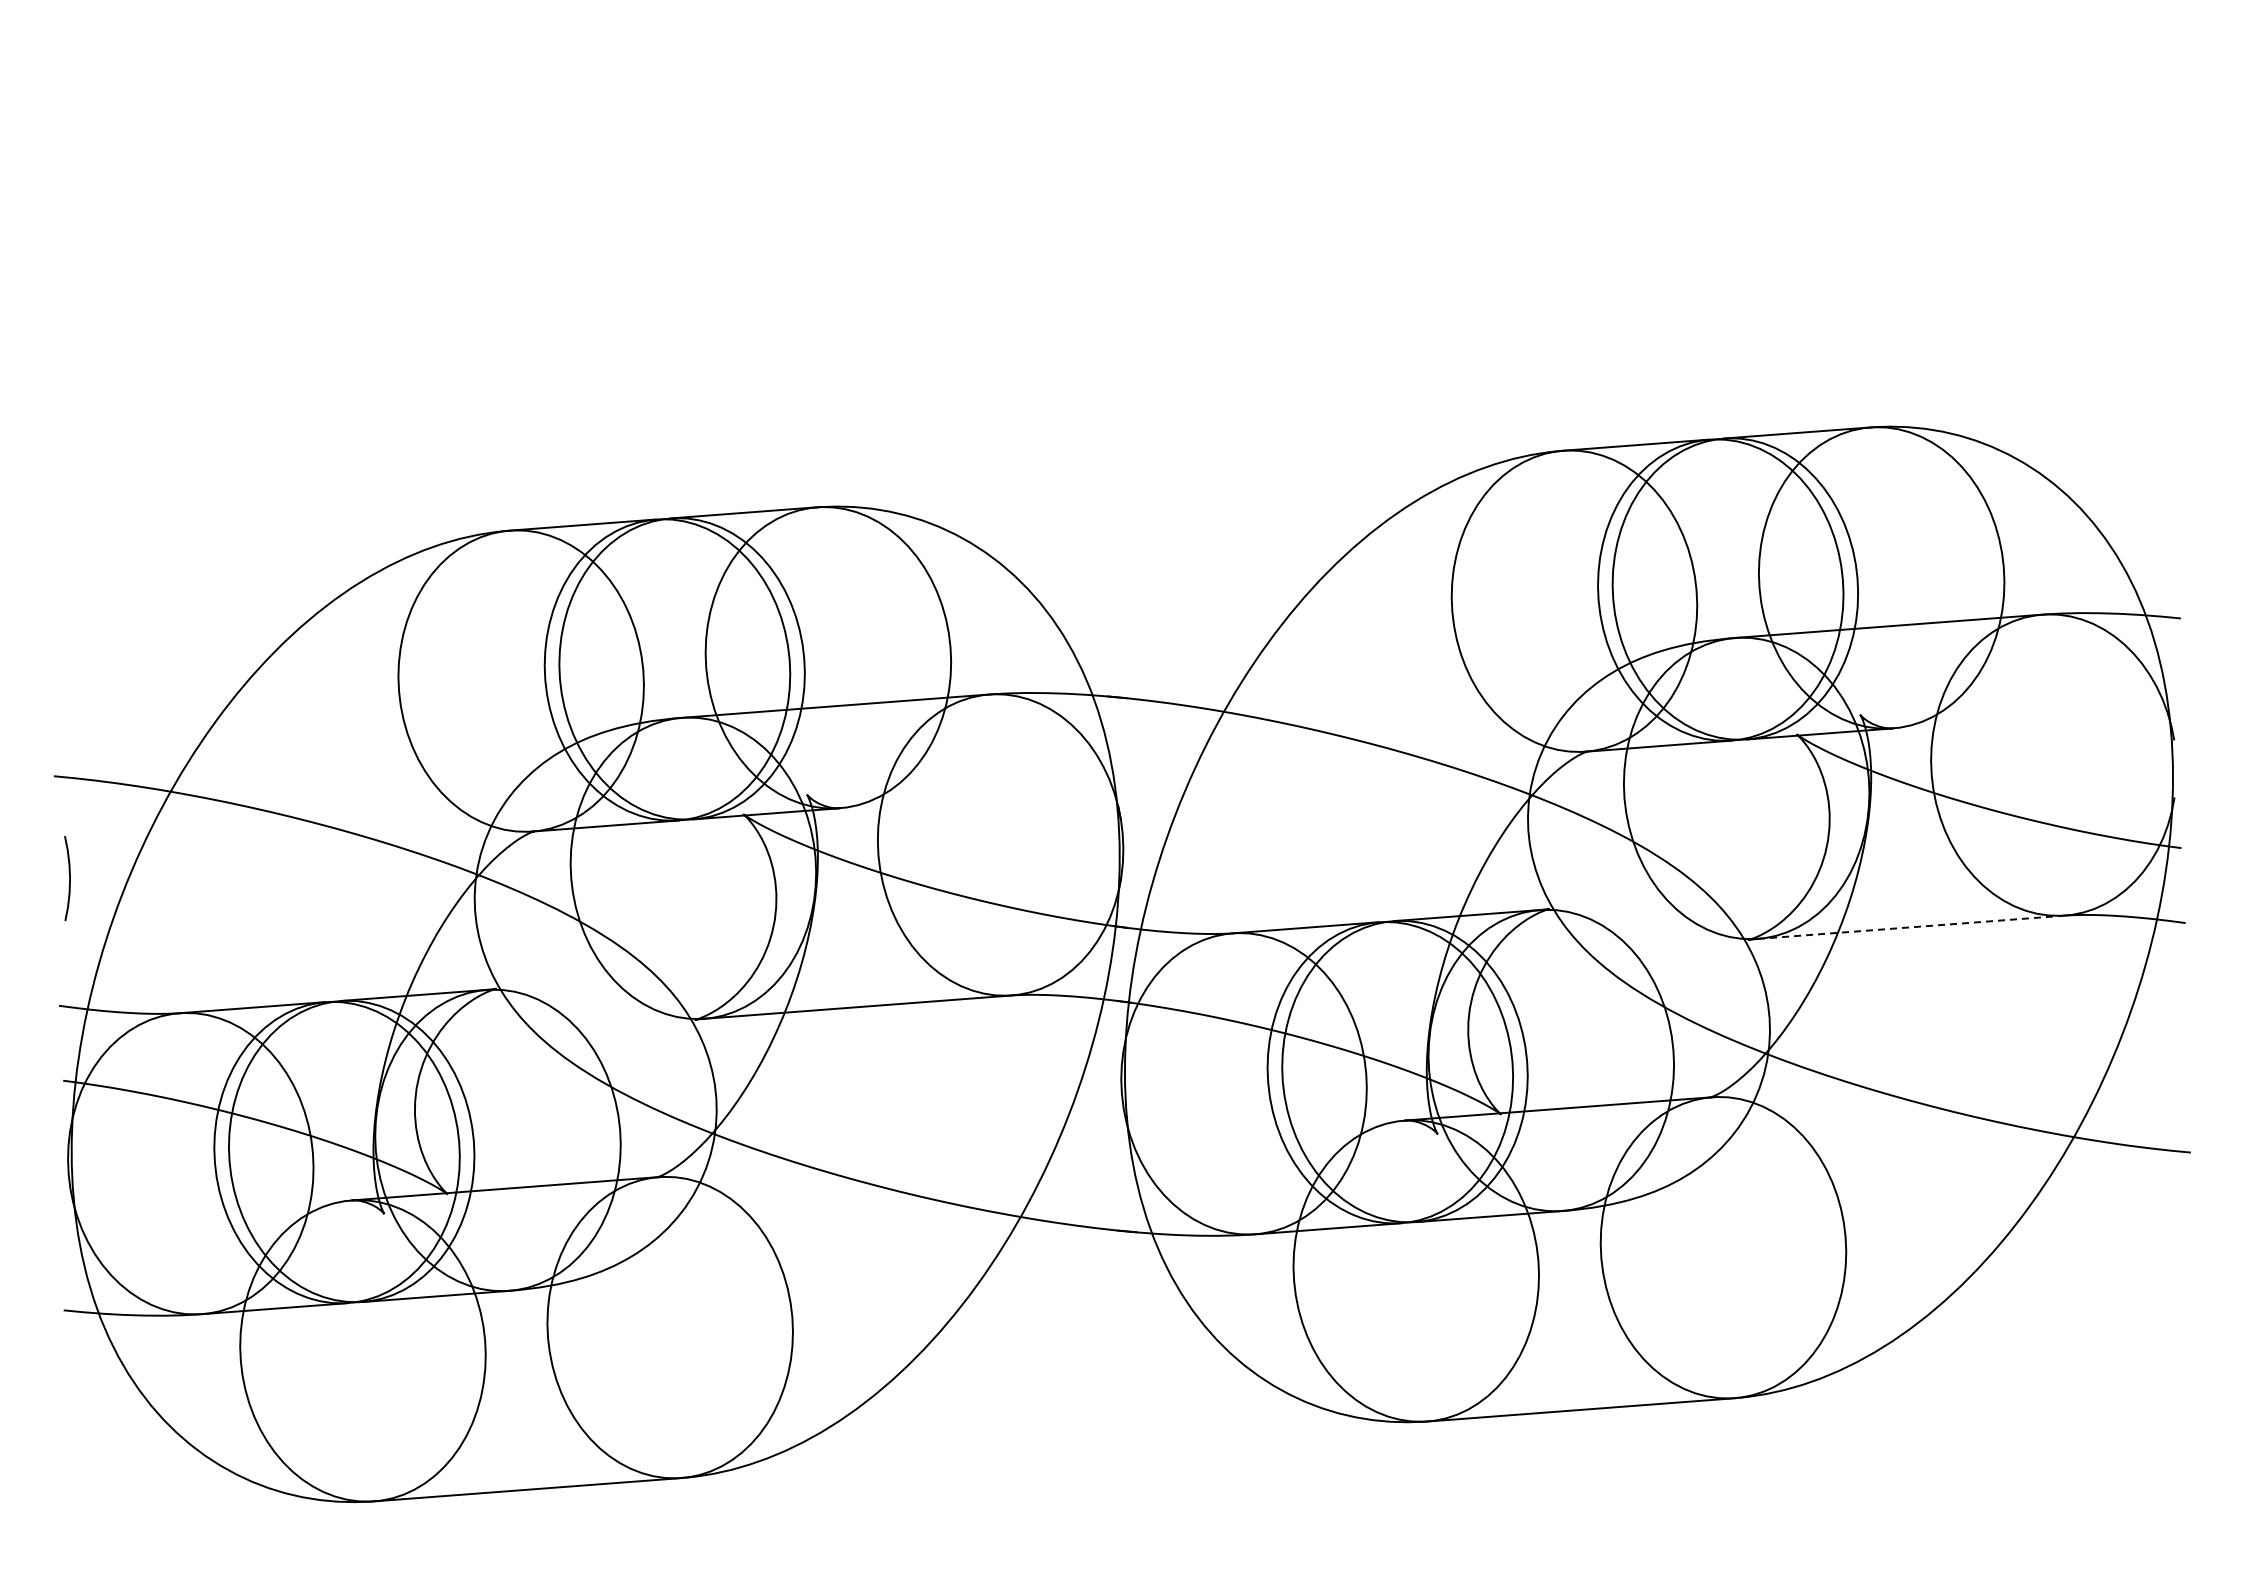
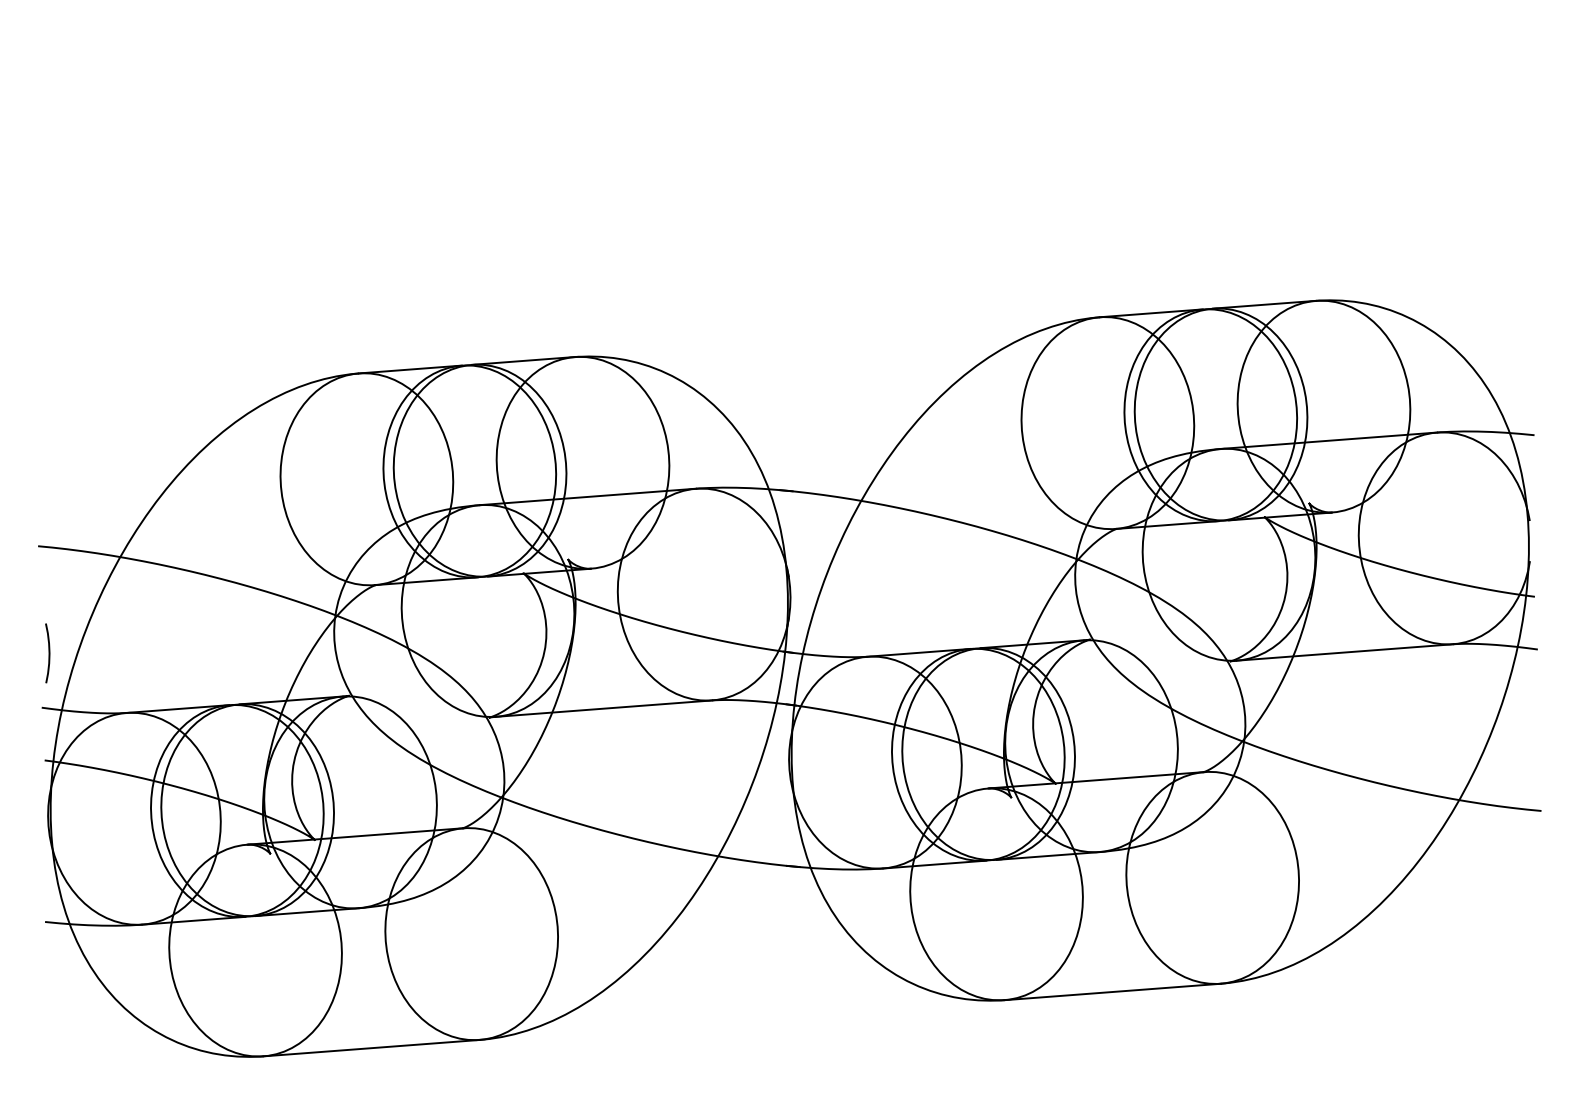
curve: (69, 878) -> (49, 653), moved
line: (1912, 927) -> (1345, 652), dashed -> solid

